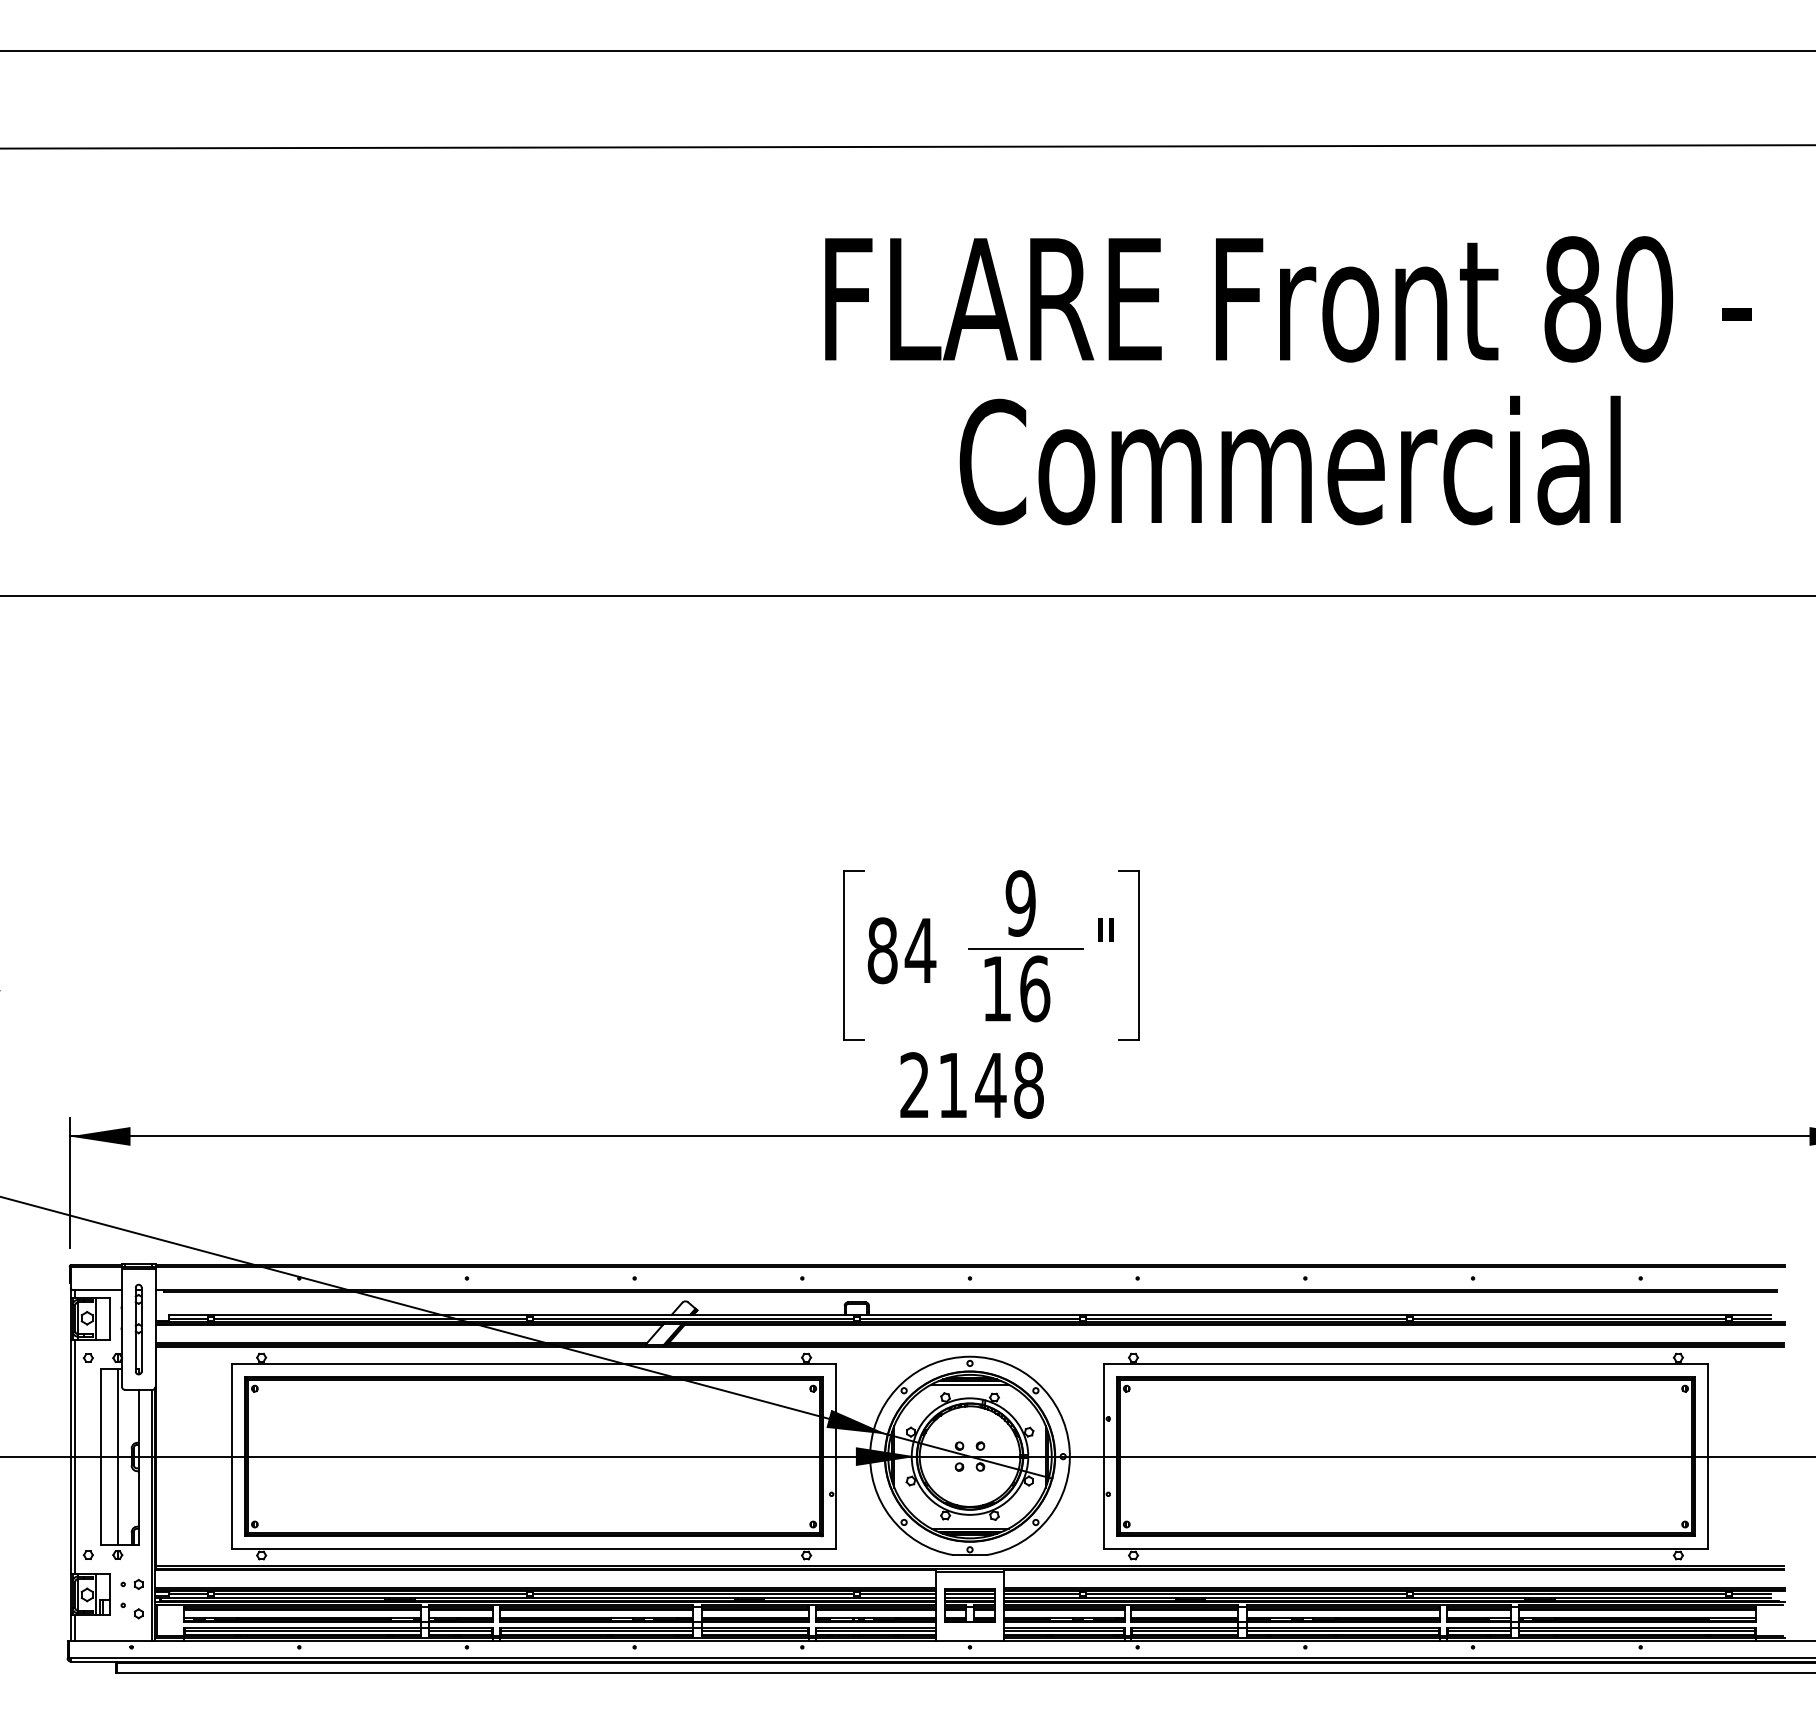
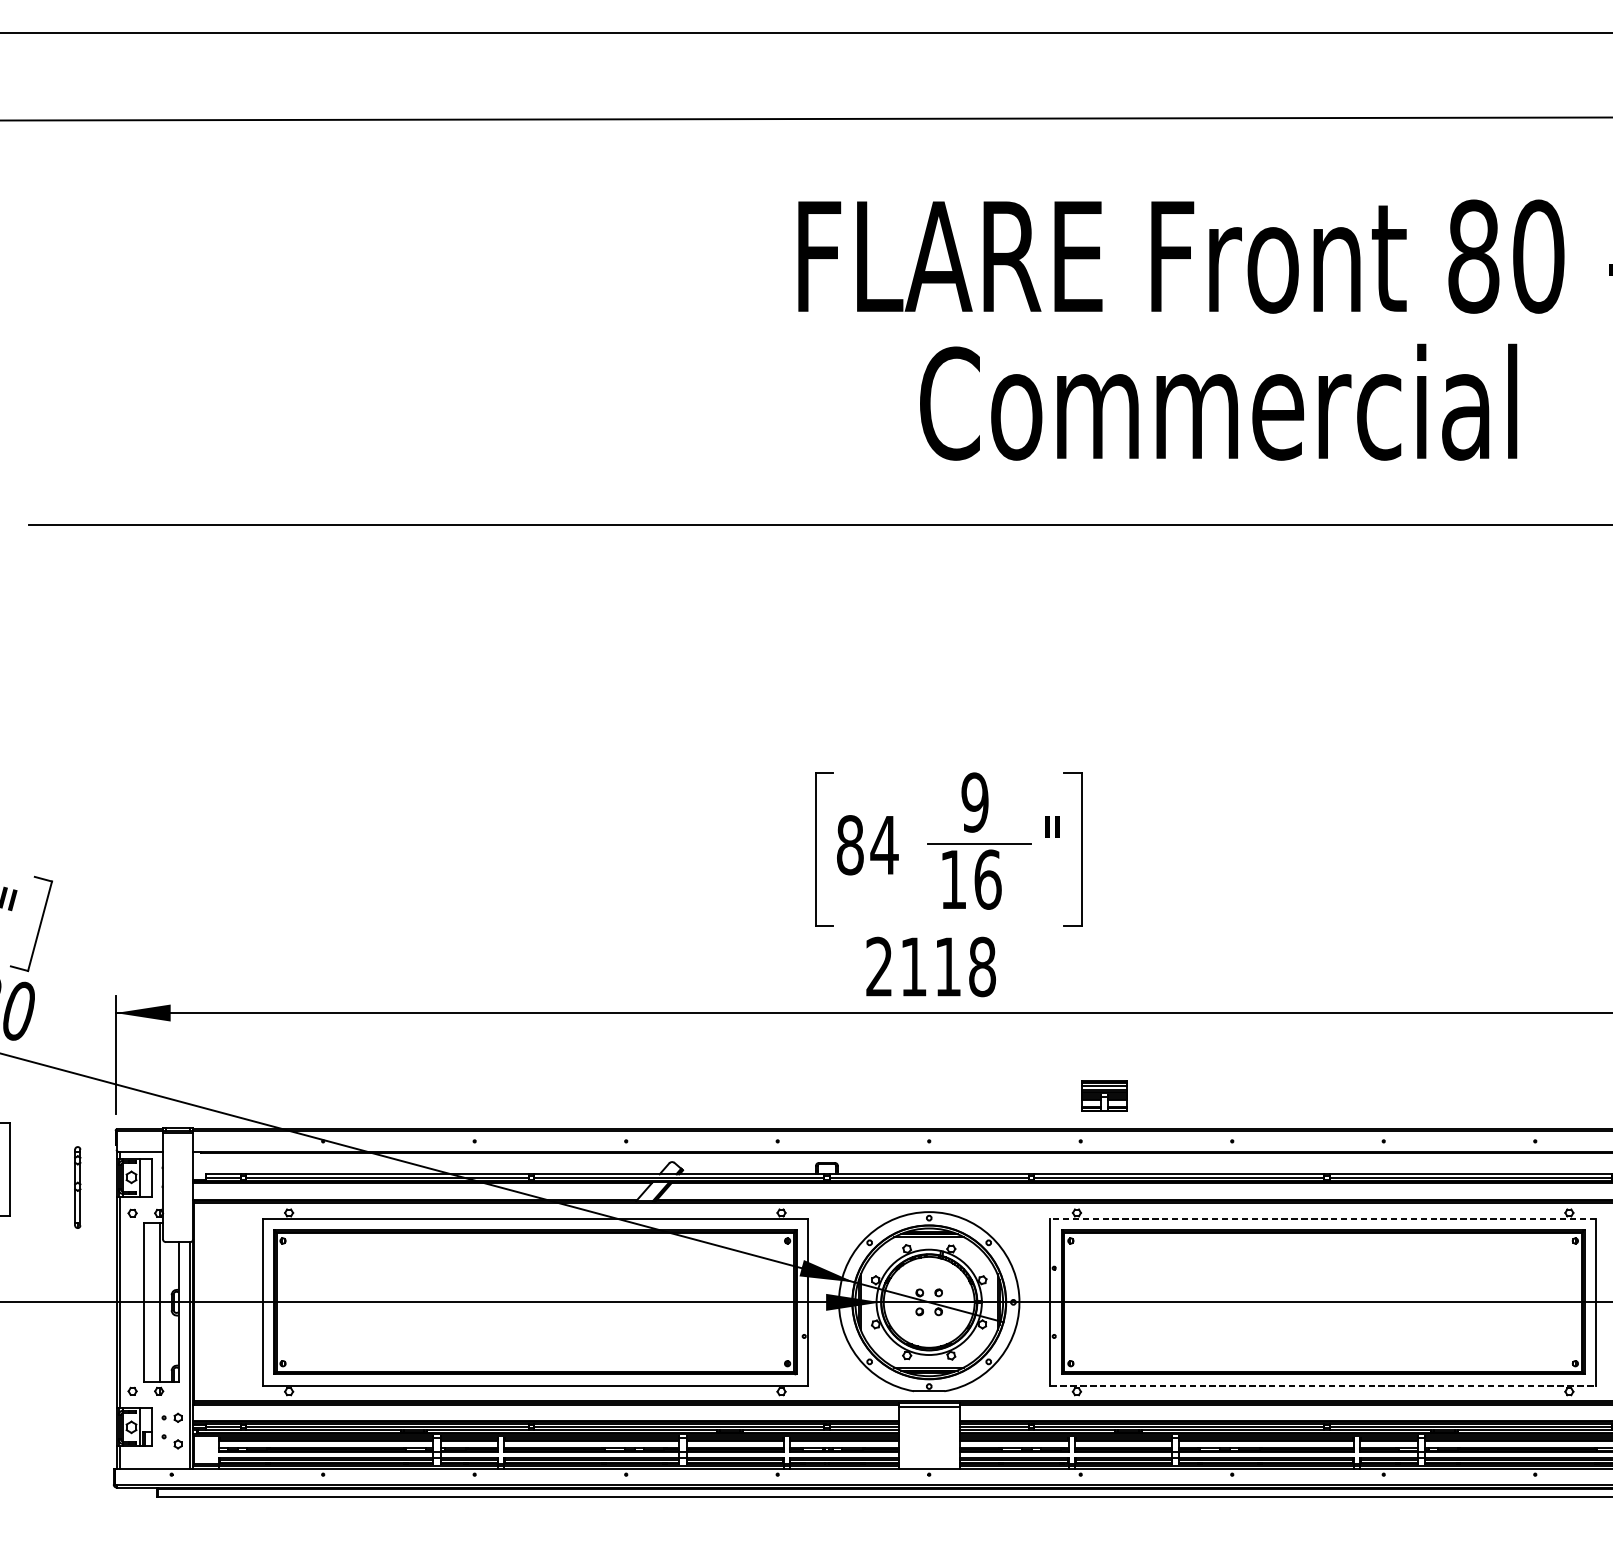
text: (990, 1085) -> (947, 967), 2148 -> 2118
part: (138, 1329) -> (77, 1187), moved
line: (1405, 1364) -> (1322, 1219), solid -> dashed
line: (1405, 1548) -> (1322, 1385), solid -> dashed
part: (969, 1605) -> (1104, 1096), moved

